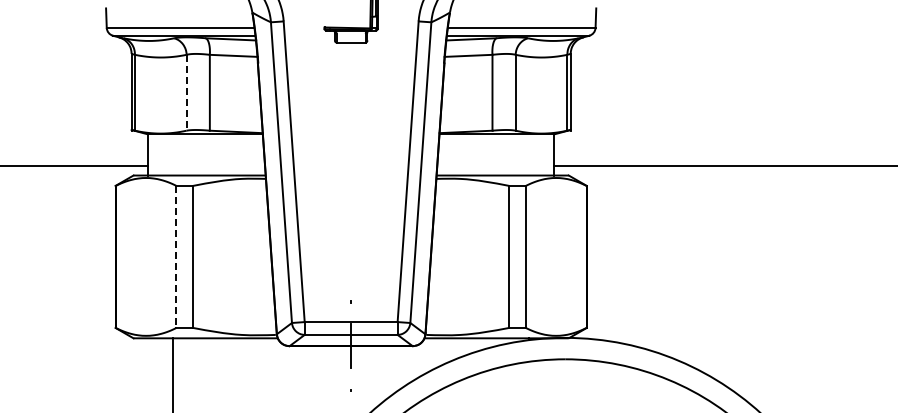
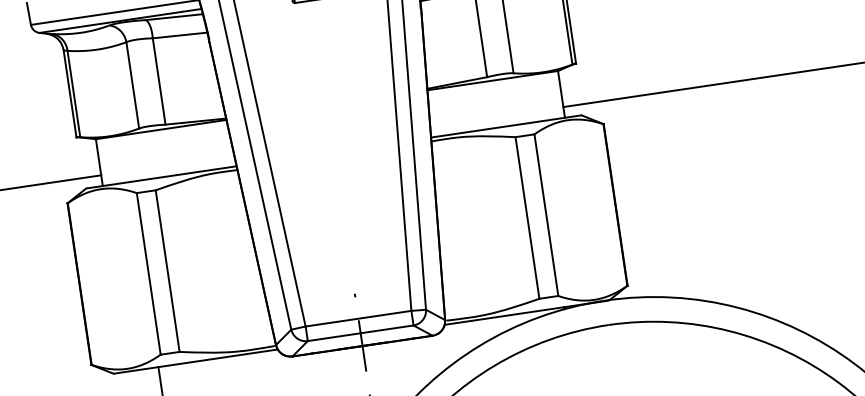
line: (186, 92) -> (132, 85), dashed -> solid
line: (176, 257) -> (148, 274), dashed -> solid

